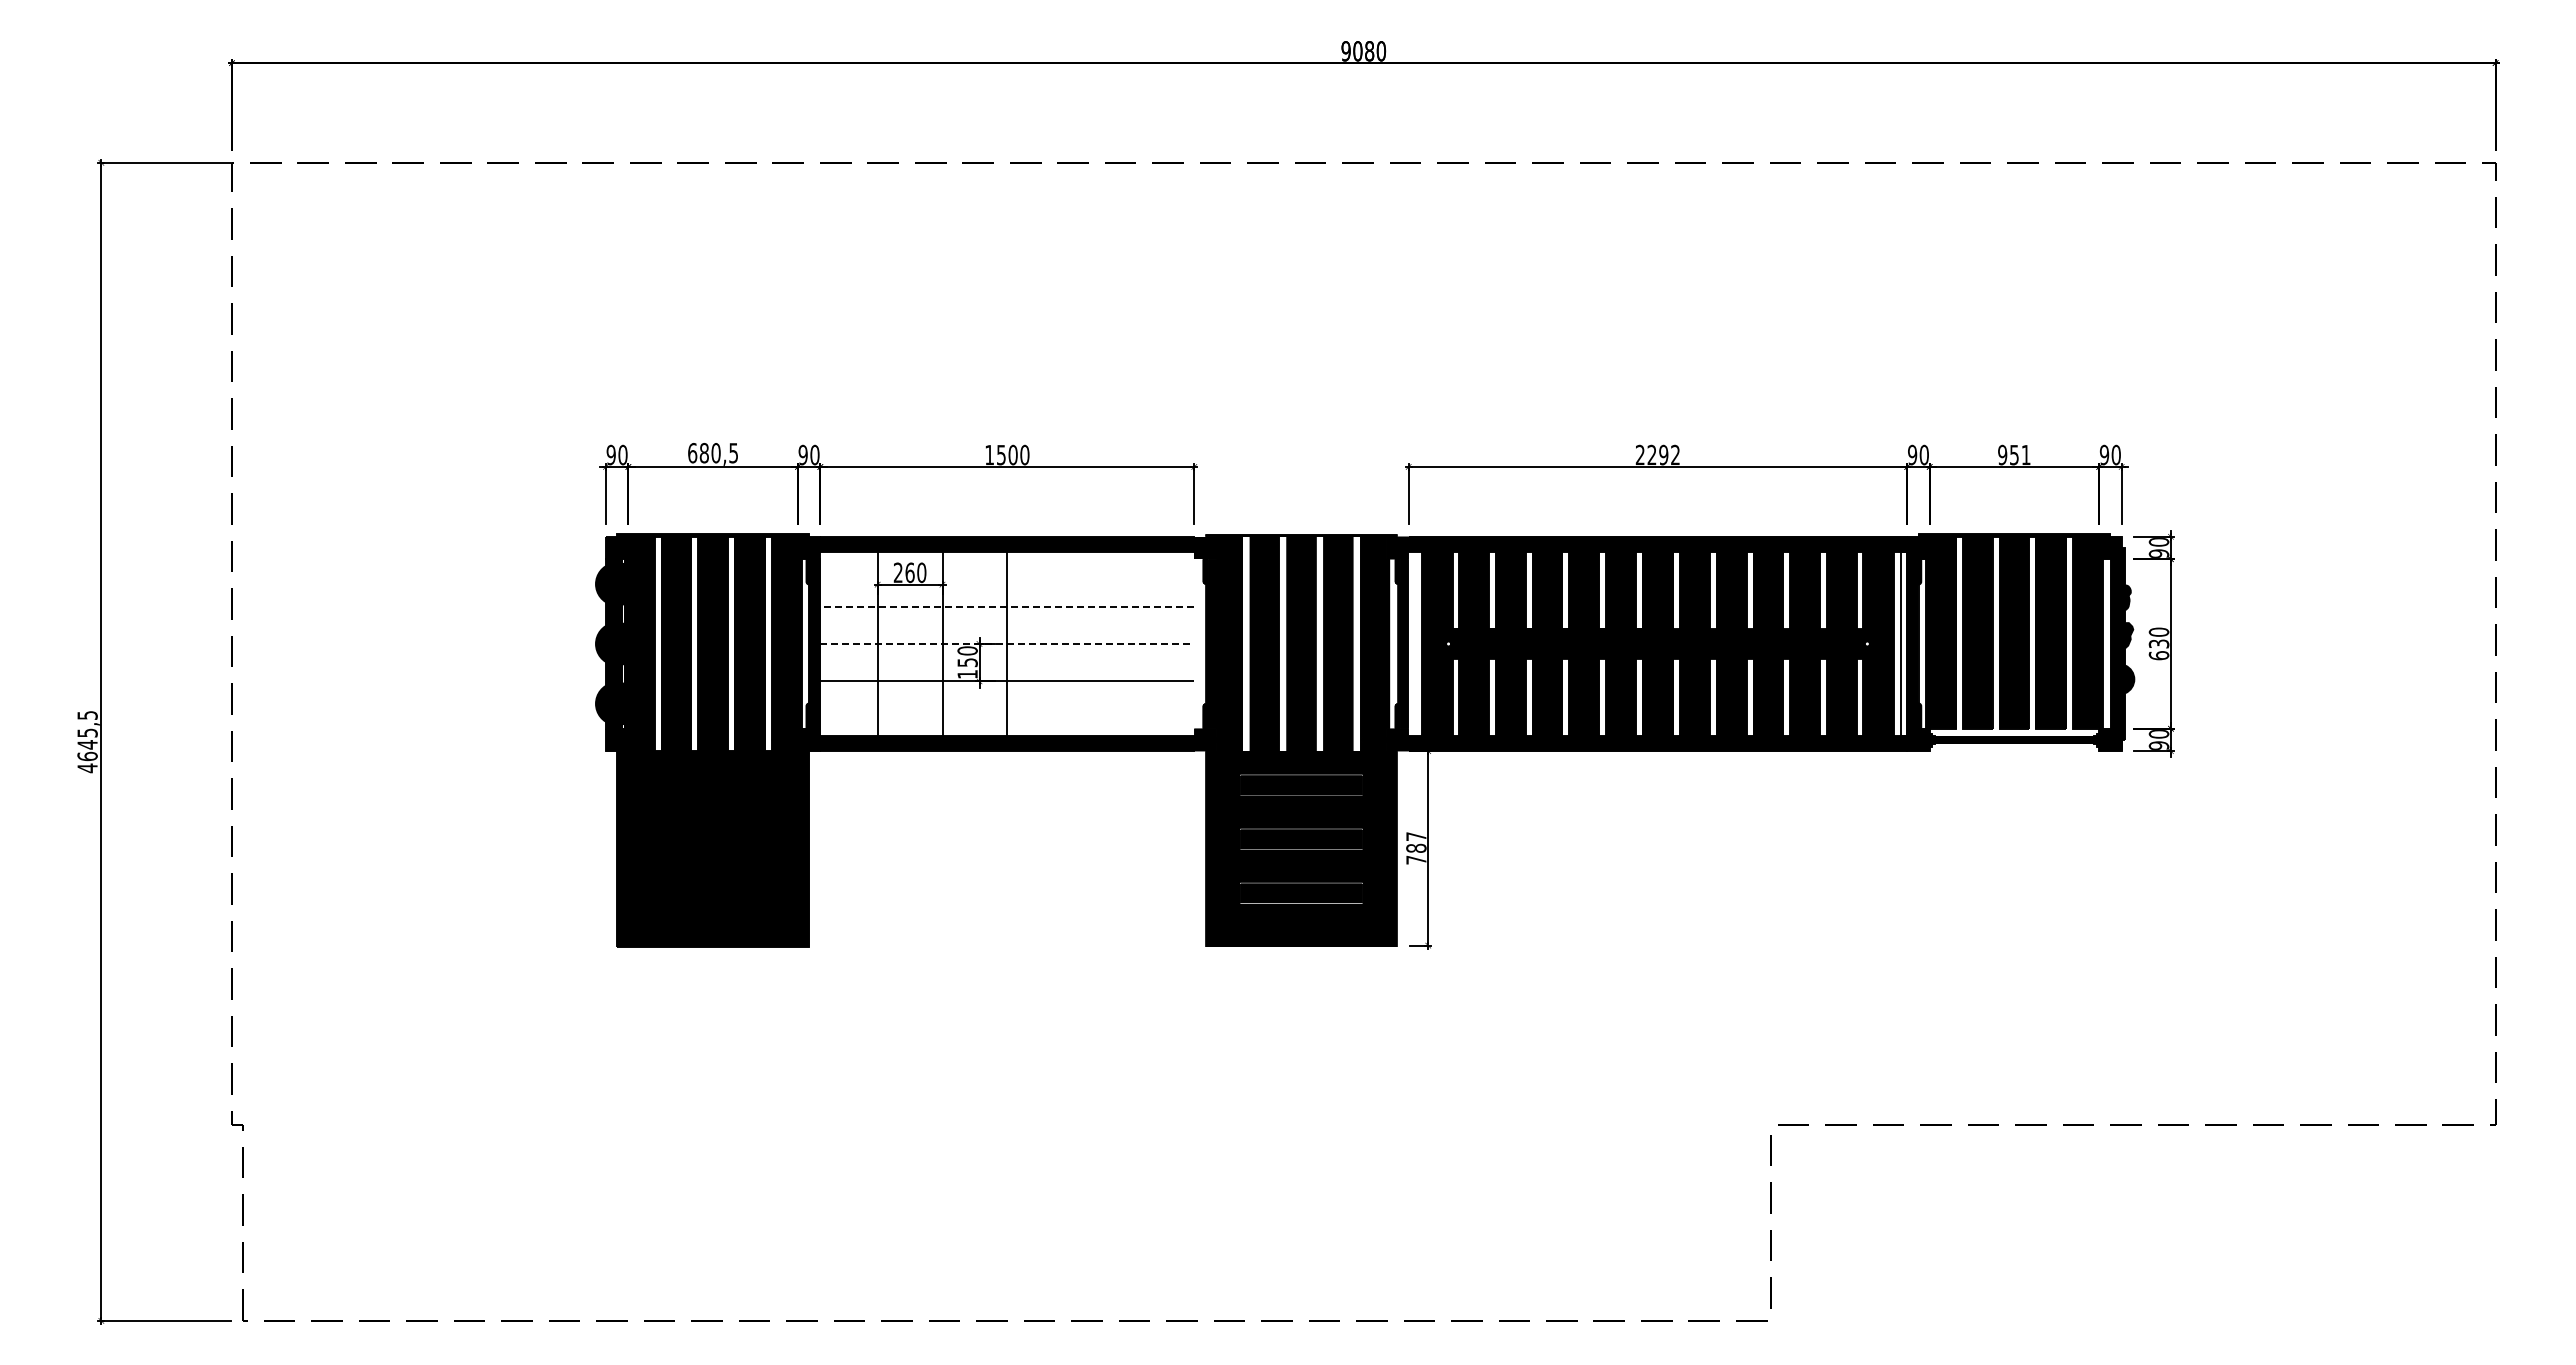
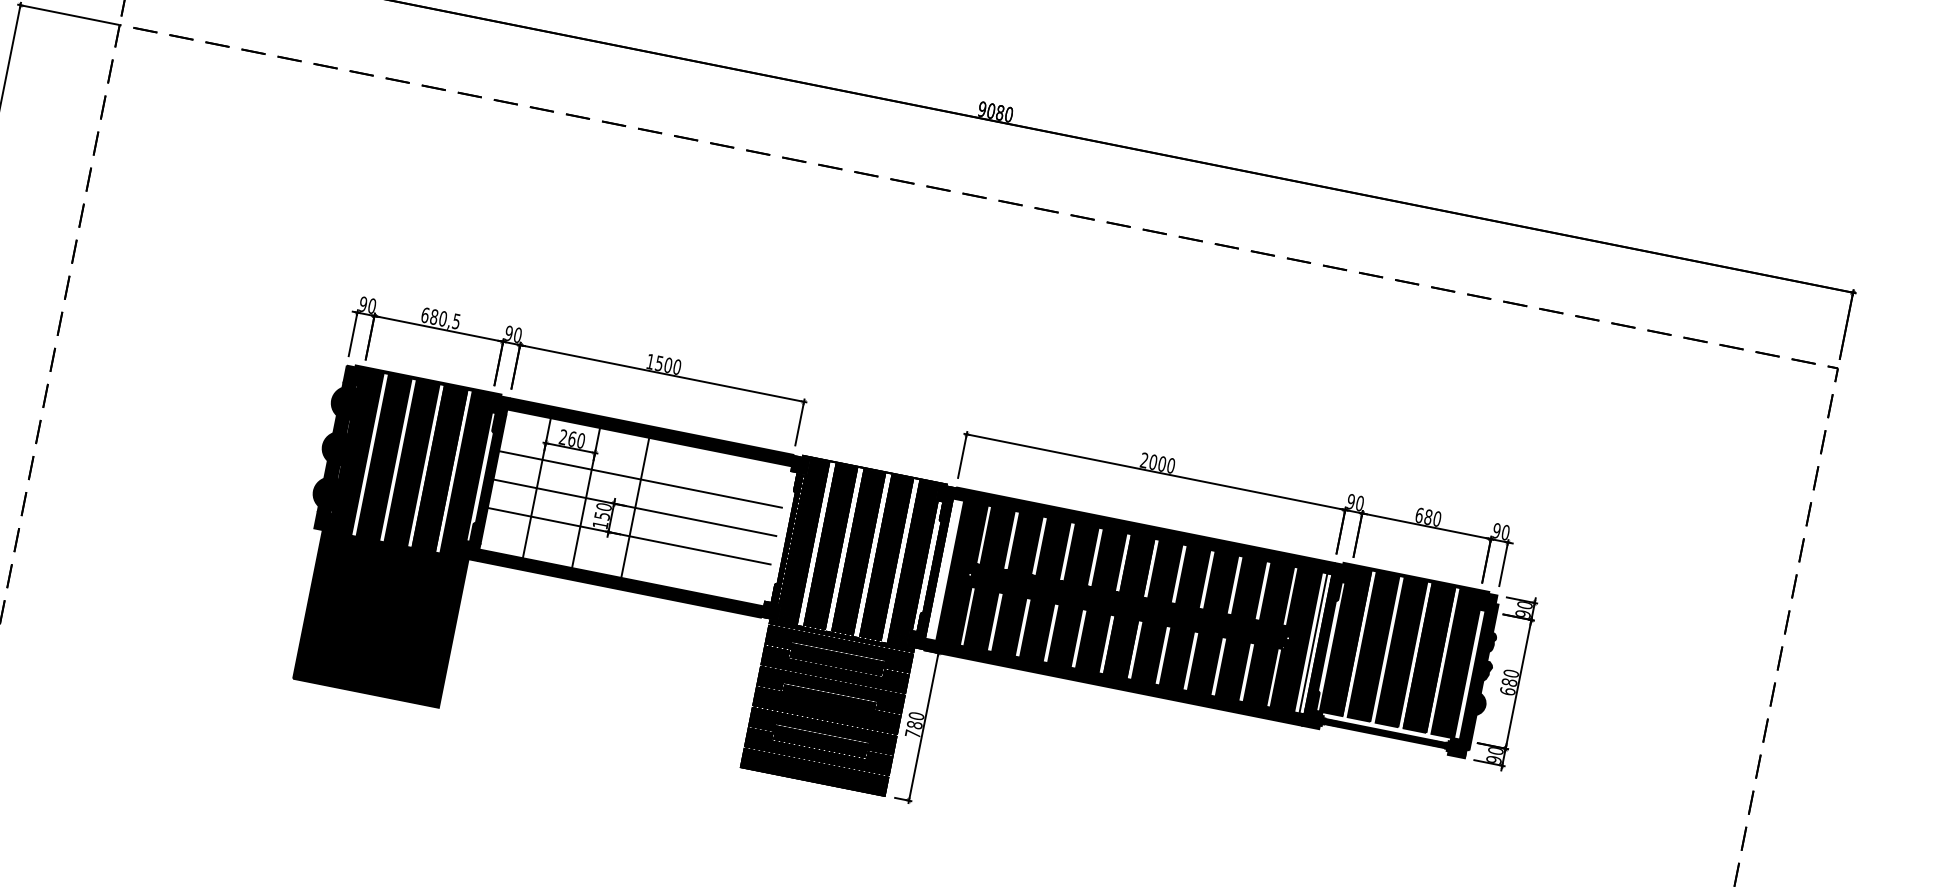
text: (1663, 454) -> (1162, 463), 2292 -> 2000
text: (2014, 454) -> (1428, 516), 951 -> 680
line: (1007, 606) -> (641, 479), dashed -> solid
line: (1007, 643) -> (635, 507), dashed -> solid
text: (2158, 643) -> (1509, 682), 630 -> 680
text: (1416, 836) -> (916, 716), 787 -> 780

